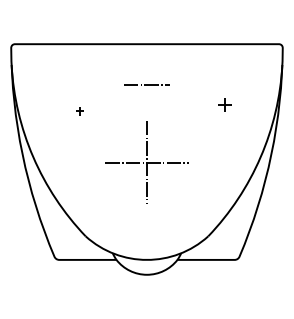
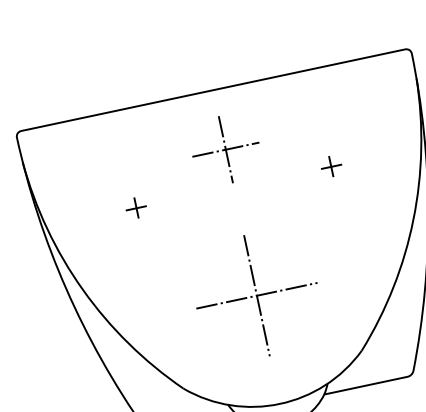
line: (147, 85) -> (226, 150), added
part: (224, 104) -> (330, 166), moved
part: (79, 110) -> (135, 207), size x1.67
part: (146, 162) -> (256, 295), moved

